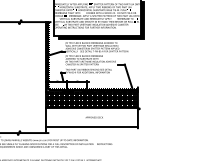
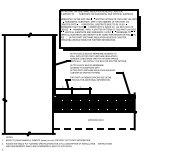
line: (91, 127) -> (93, 128), solid -> dashed

